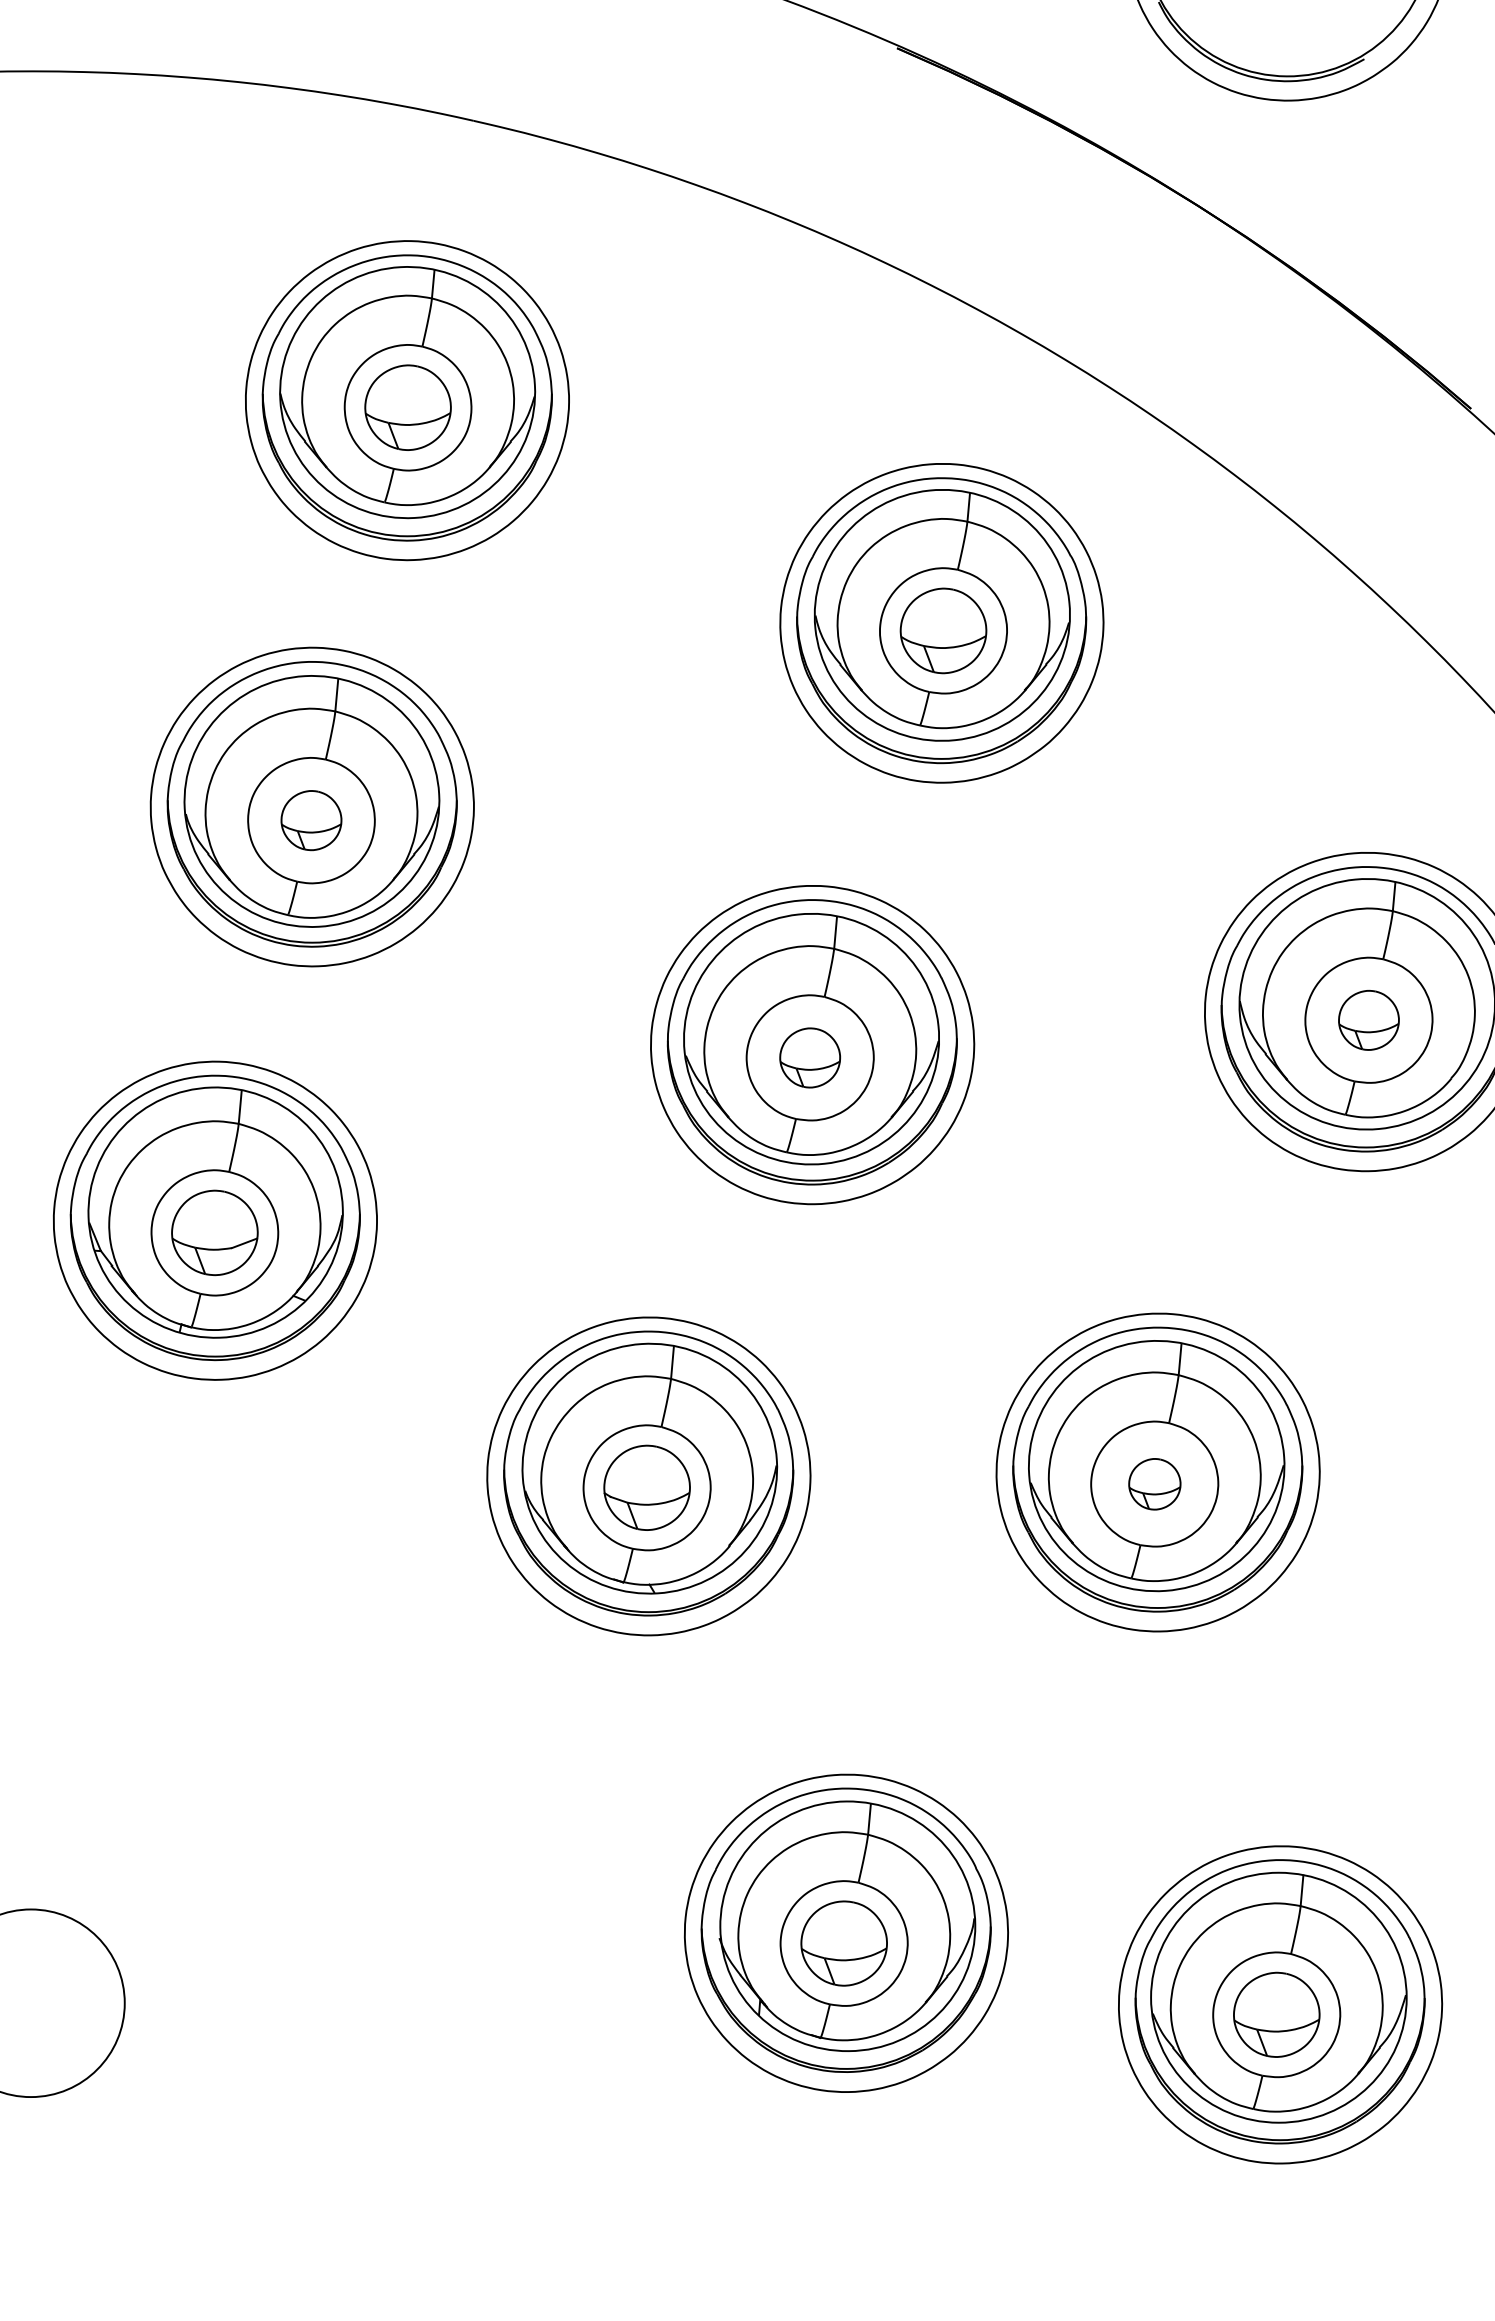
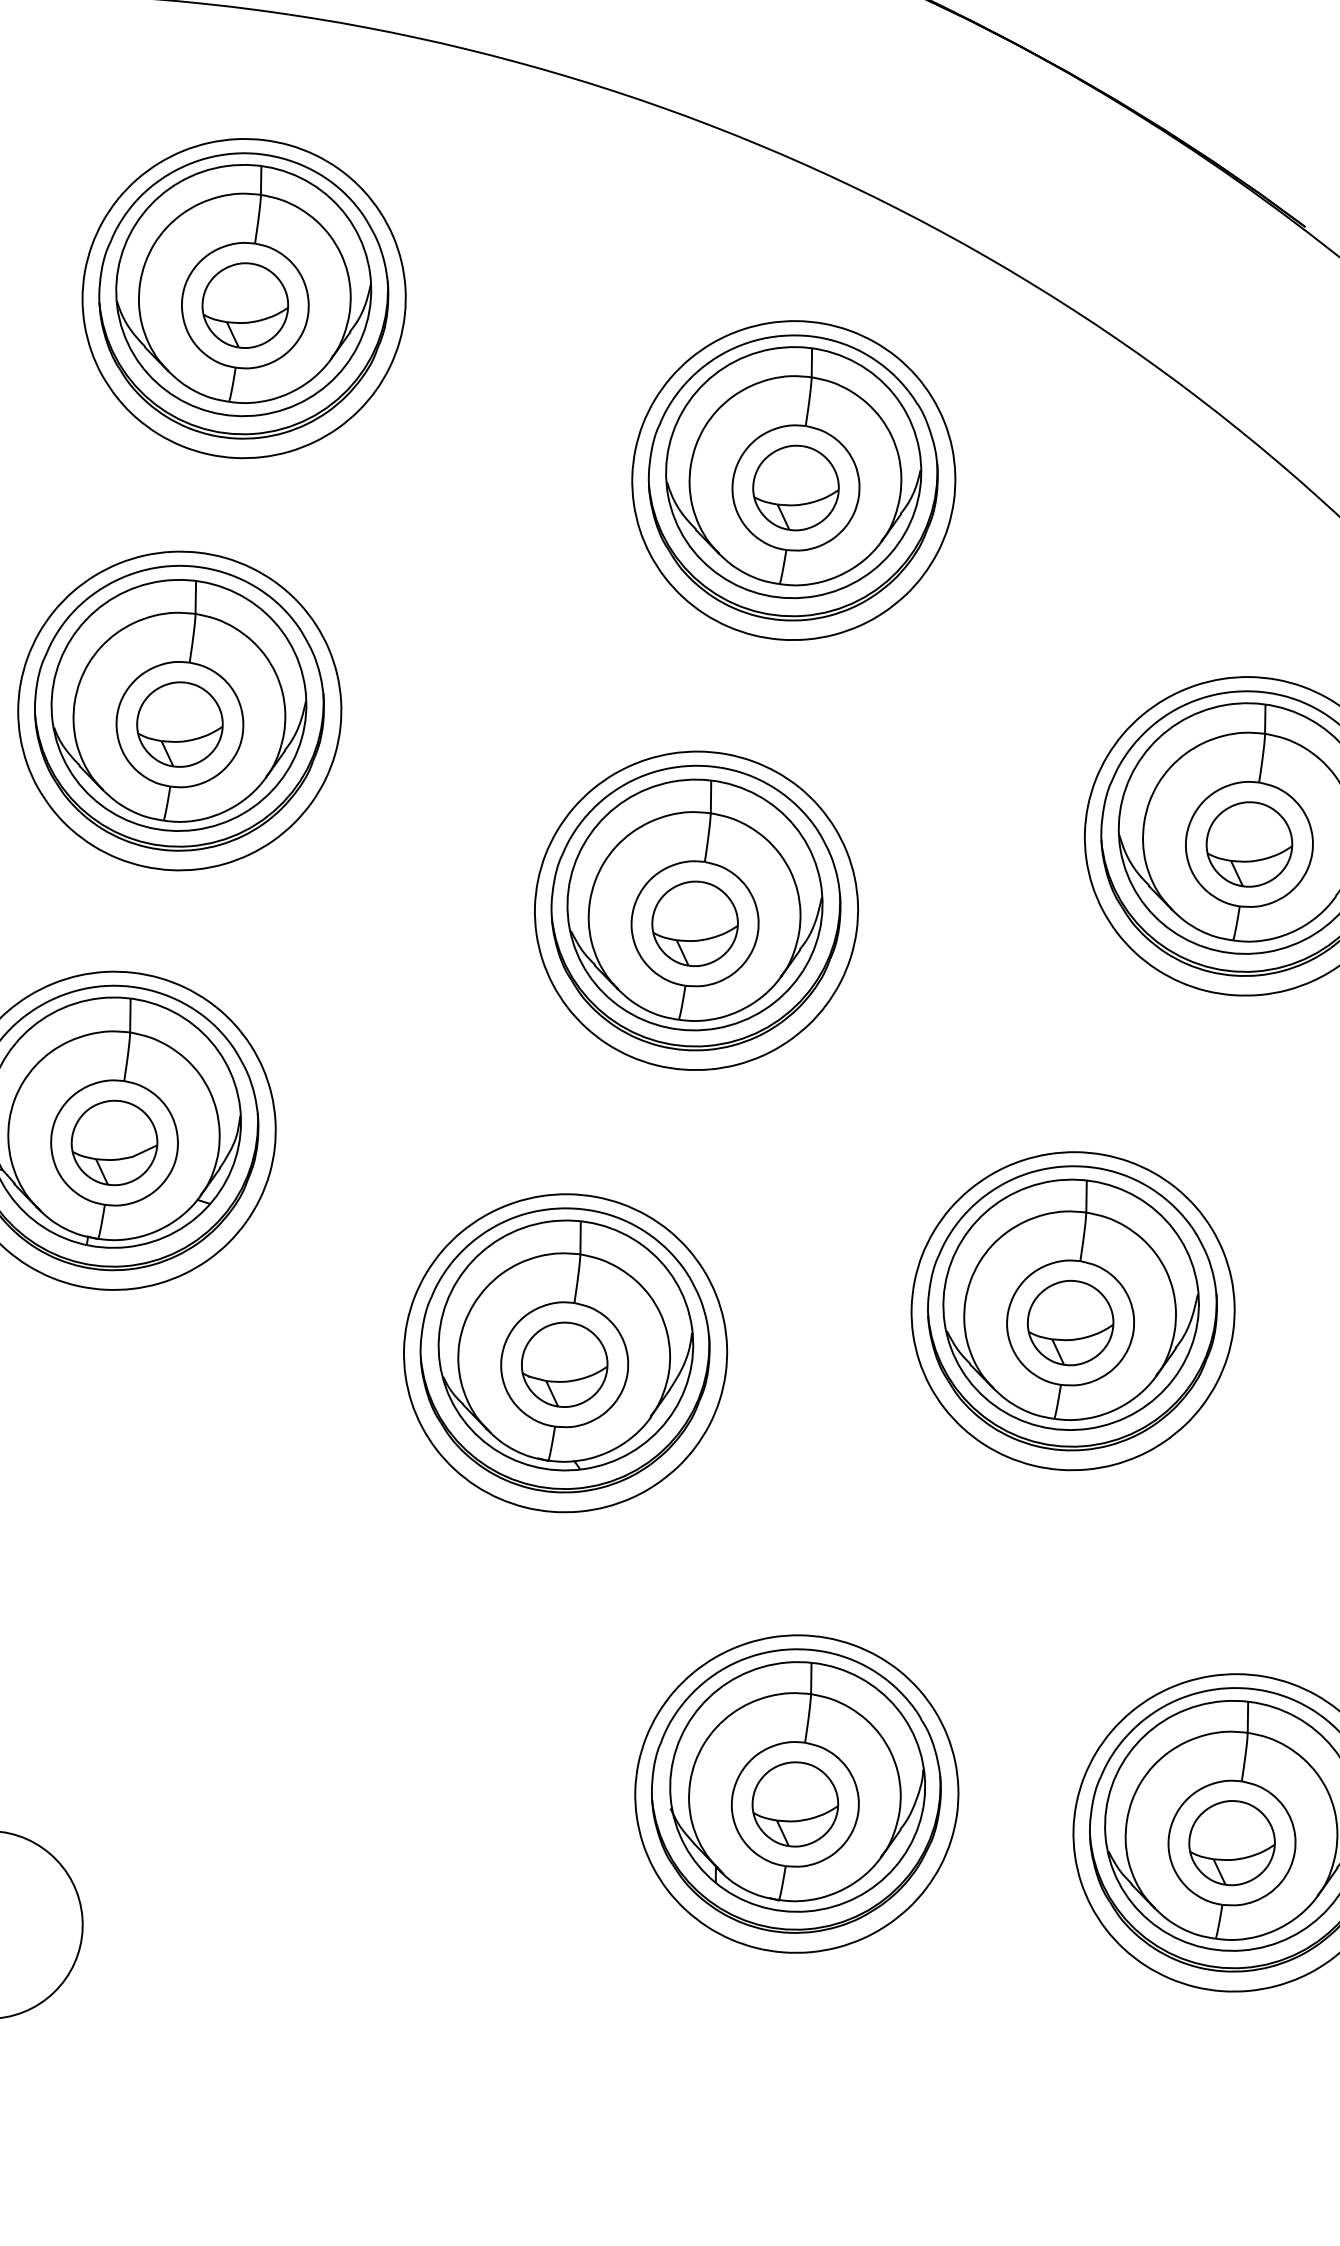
part: (311, 820) -> (179, 724), size x1.43
part: (1368, 1020) -> (1248, 844), size x1.43
part: (809, 1057) -> (694, 923), size x1.43
part: (1154, 1484) -> (1070, 1323), size x1.67

